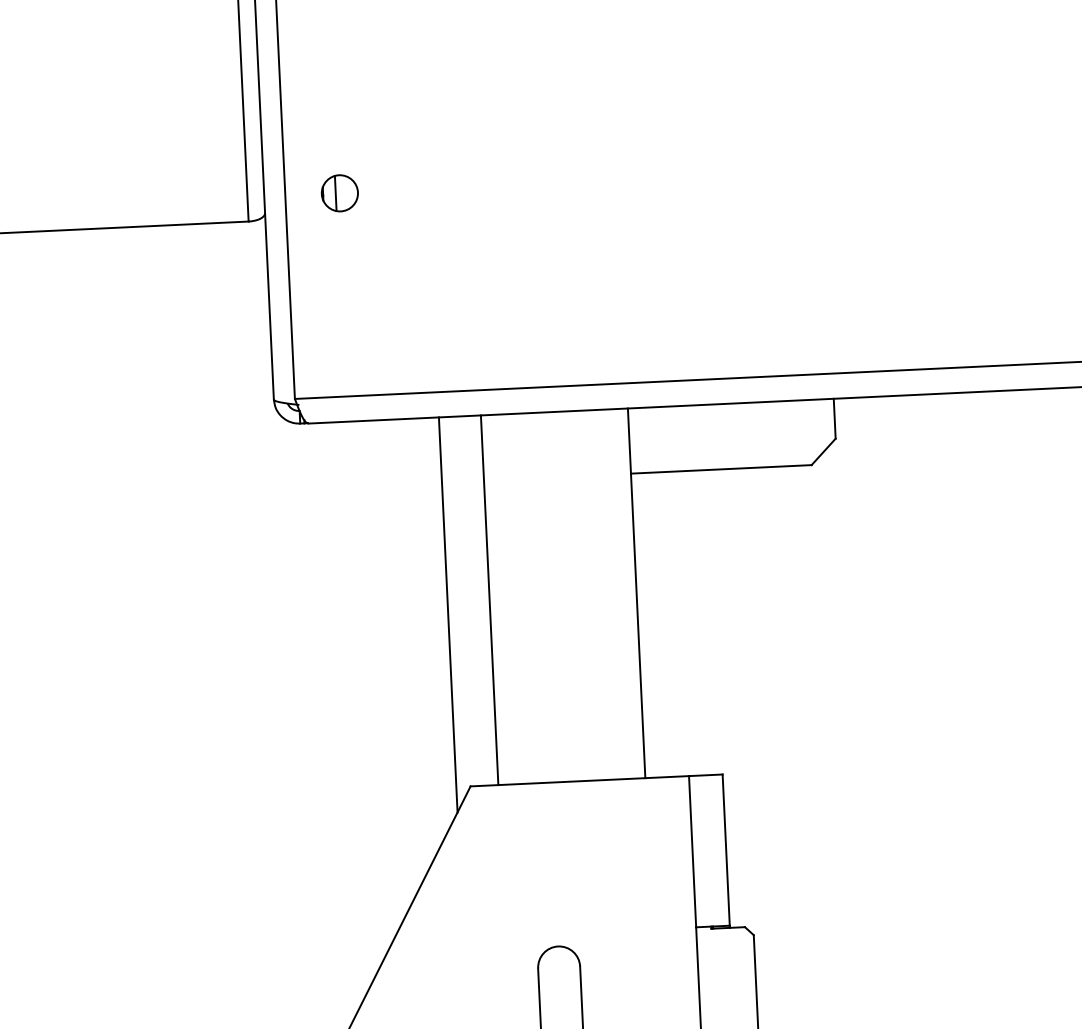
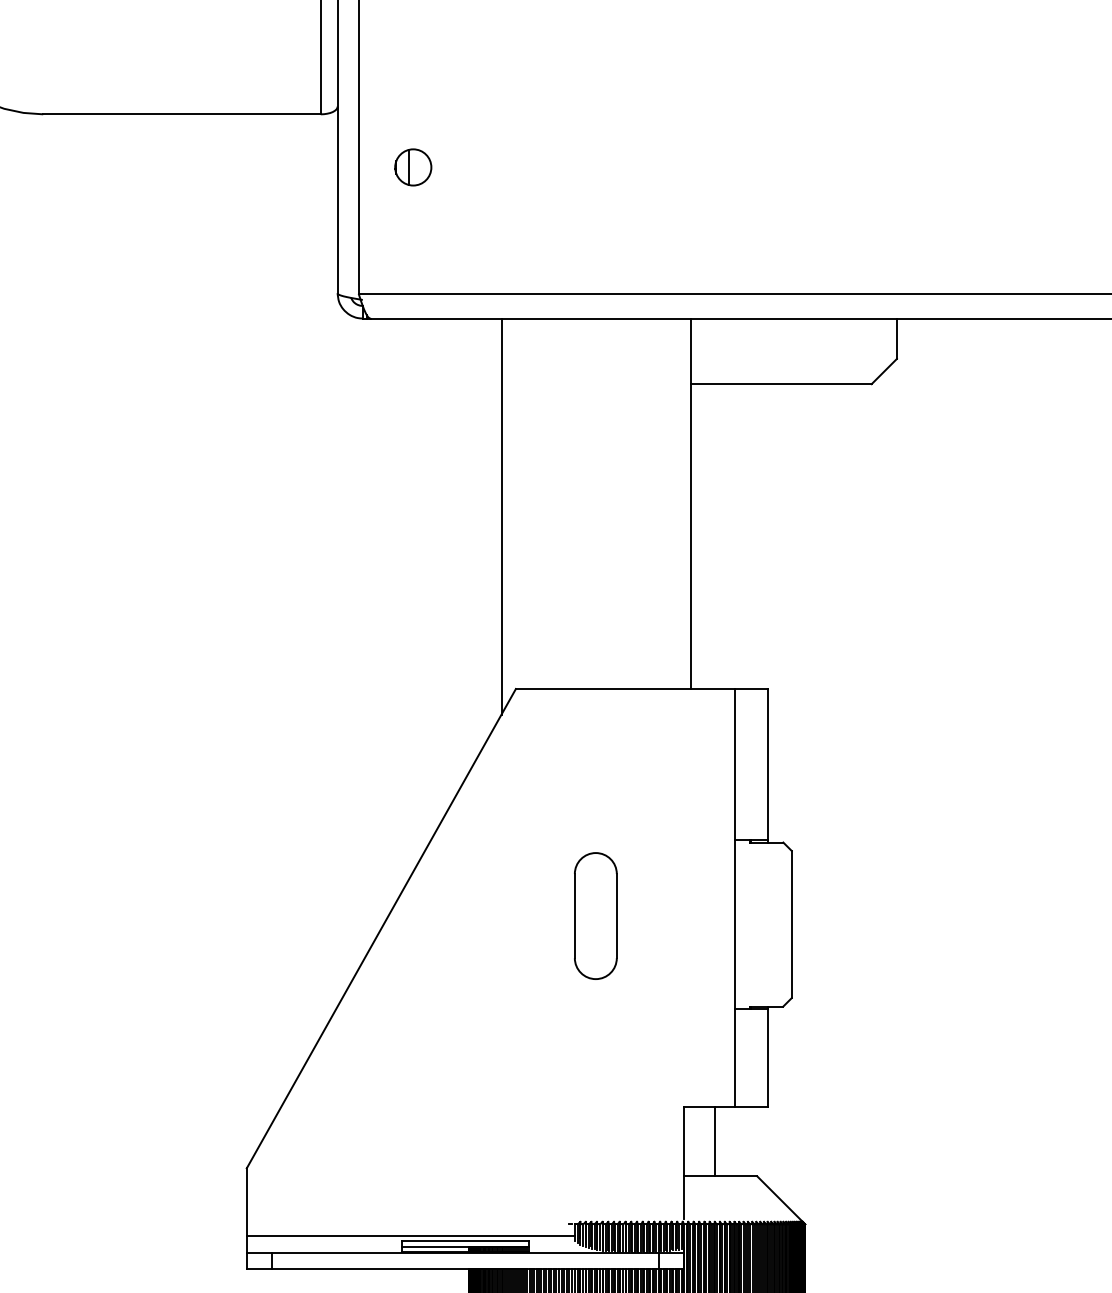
part: (340, 193) -> (413, 167), moved
line: (489, 599) -> (543, 503), removed

